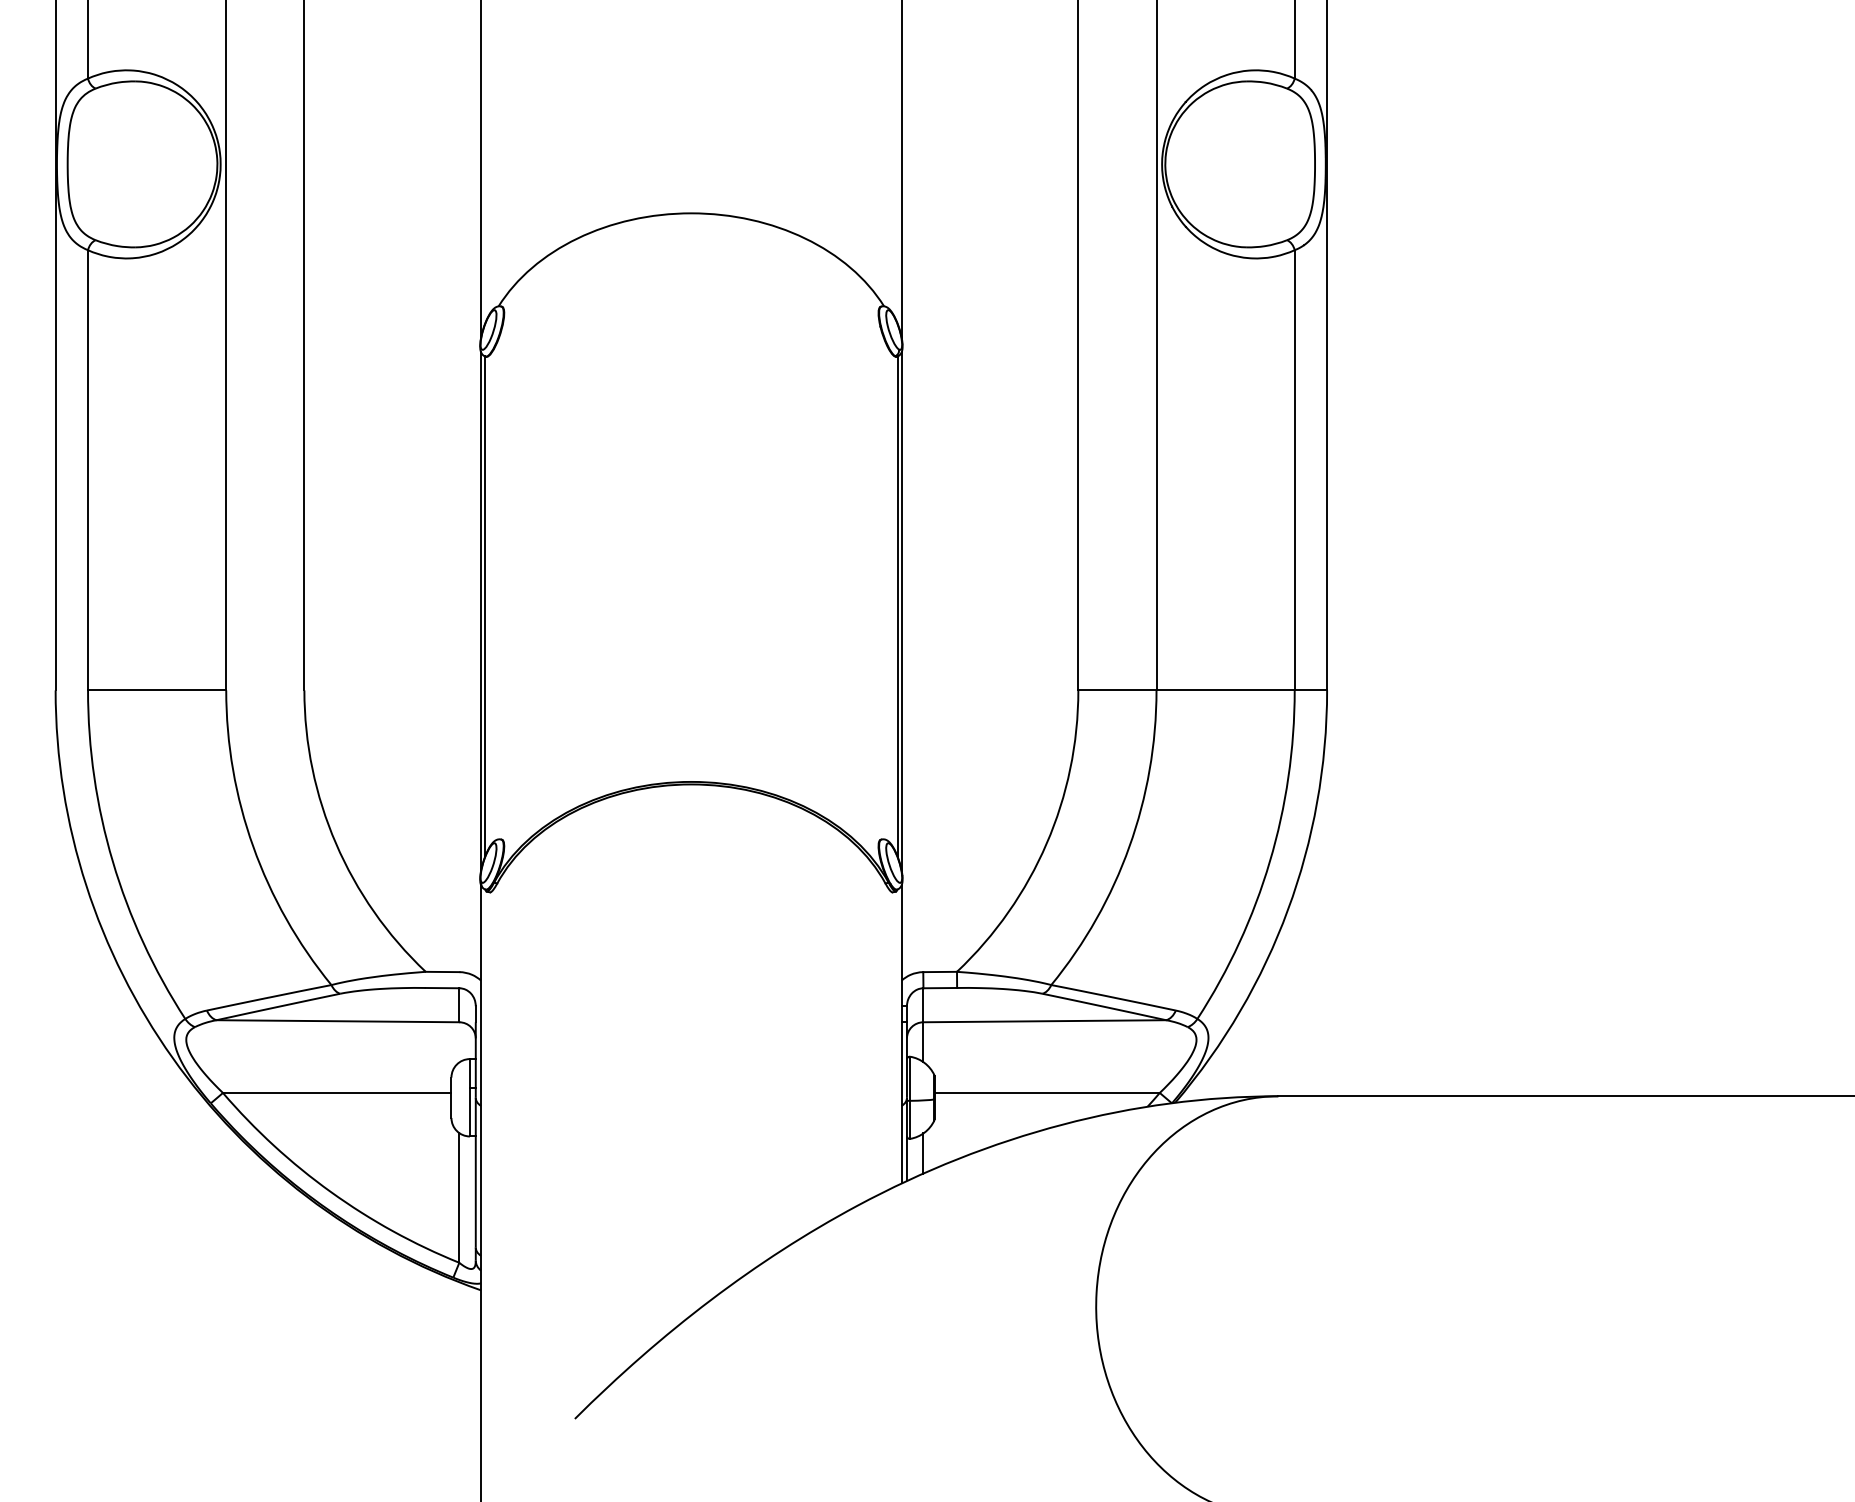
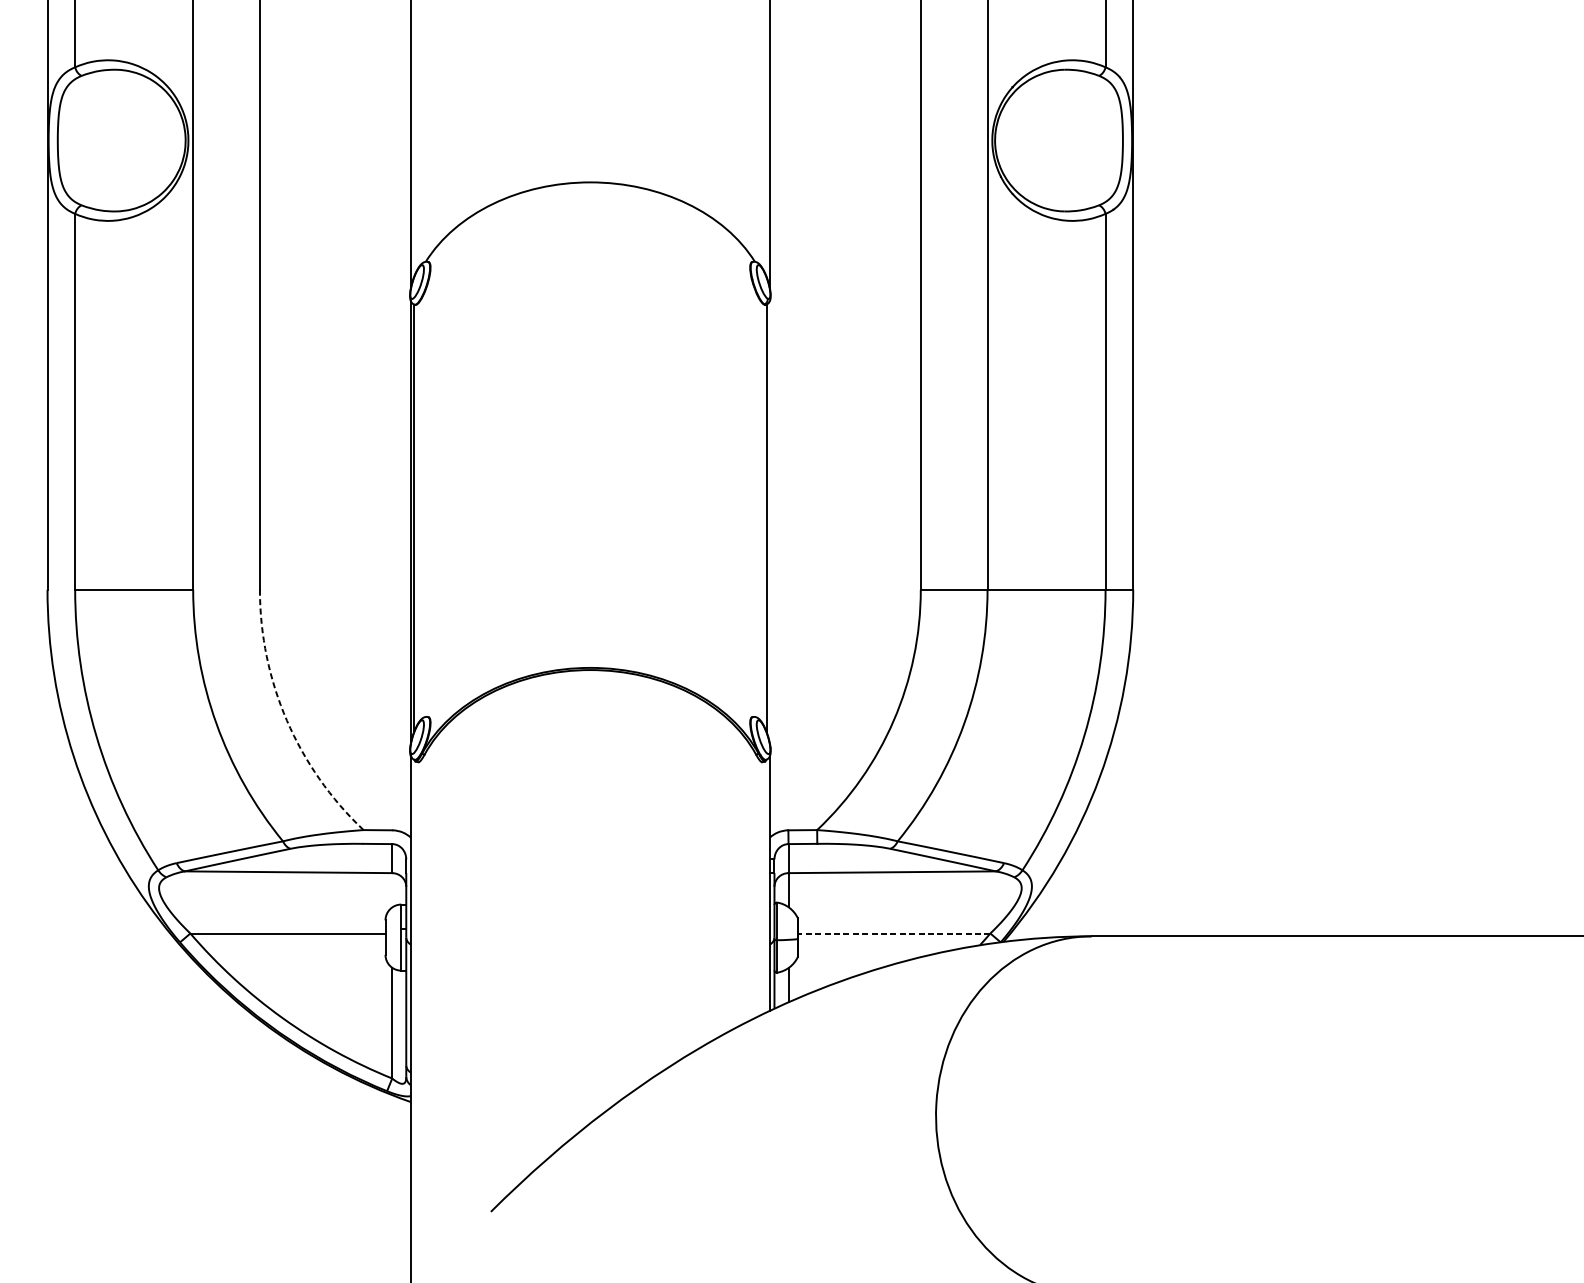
line: (901, 611) -> (769, 522), removed
arc: (336, 843) -> (287, 720), solid -> dashed
line: (1047, 1092) -> (894, 933), solid -> dashed

